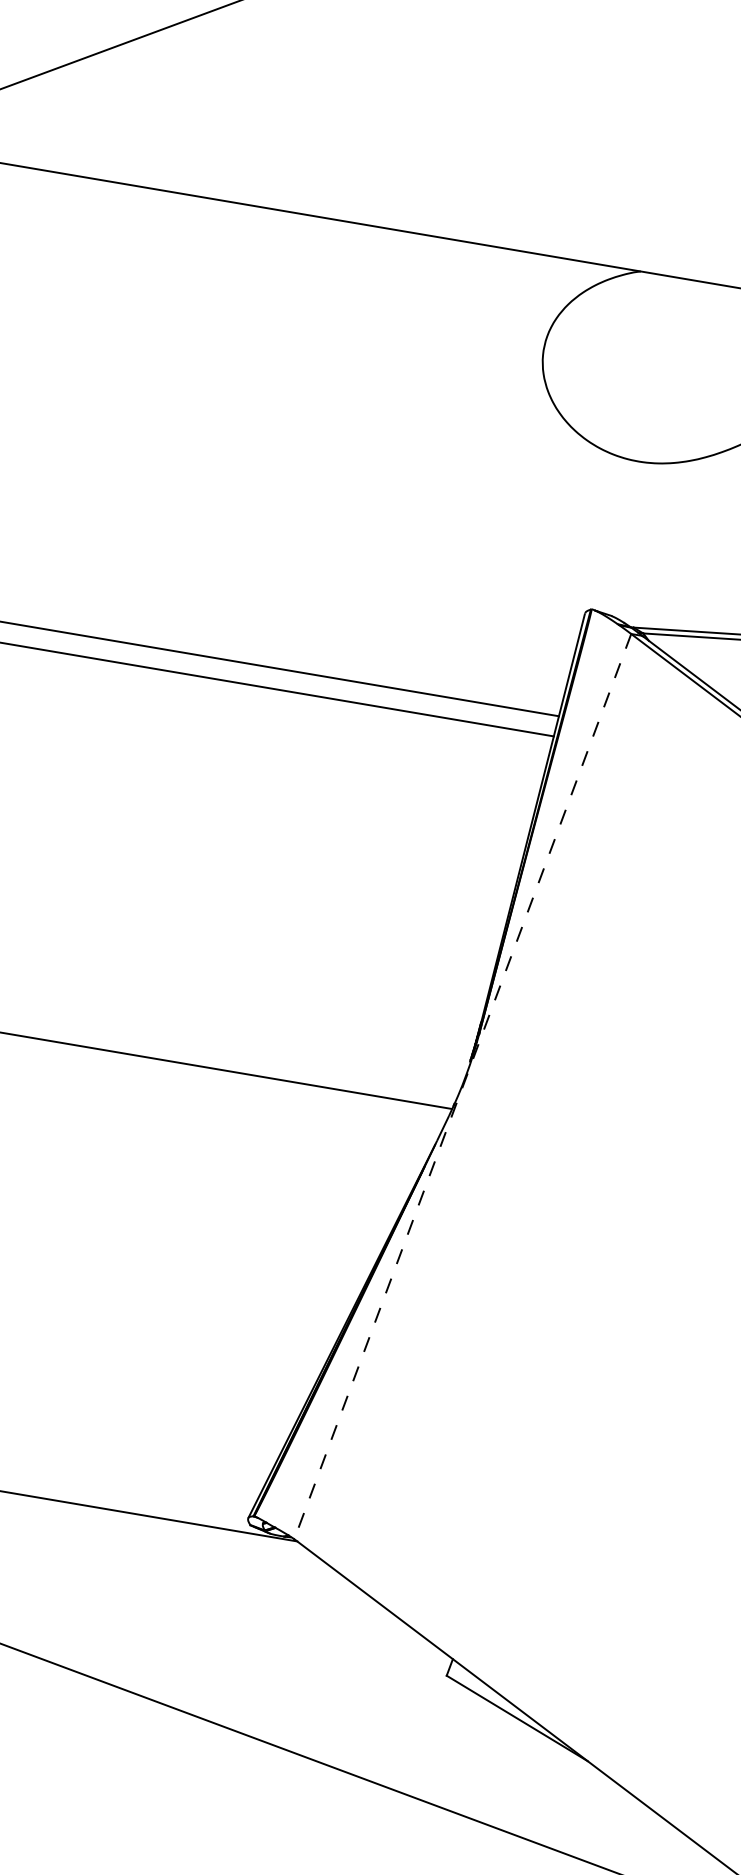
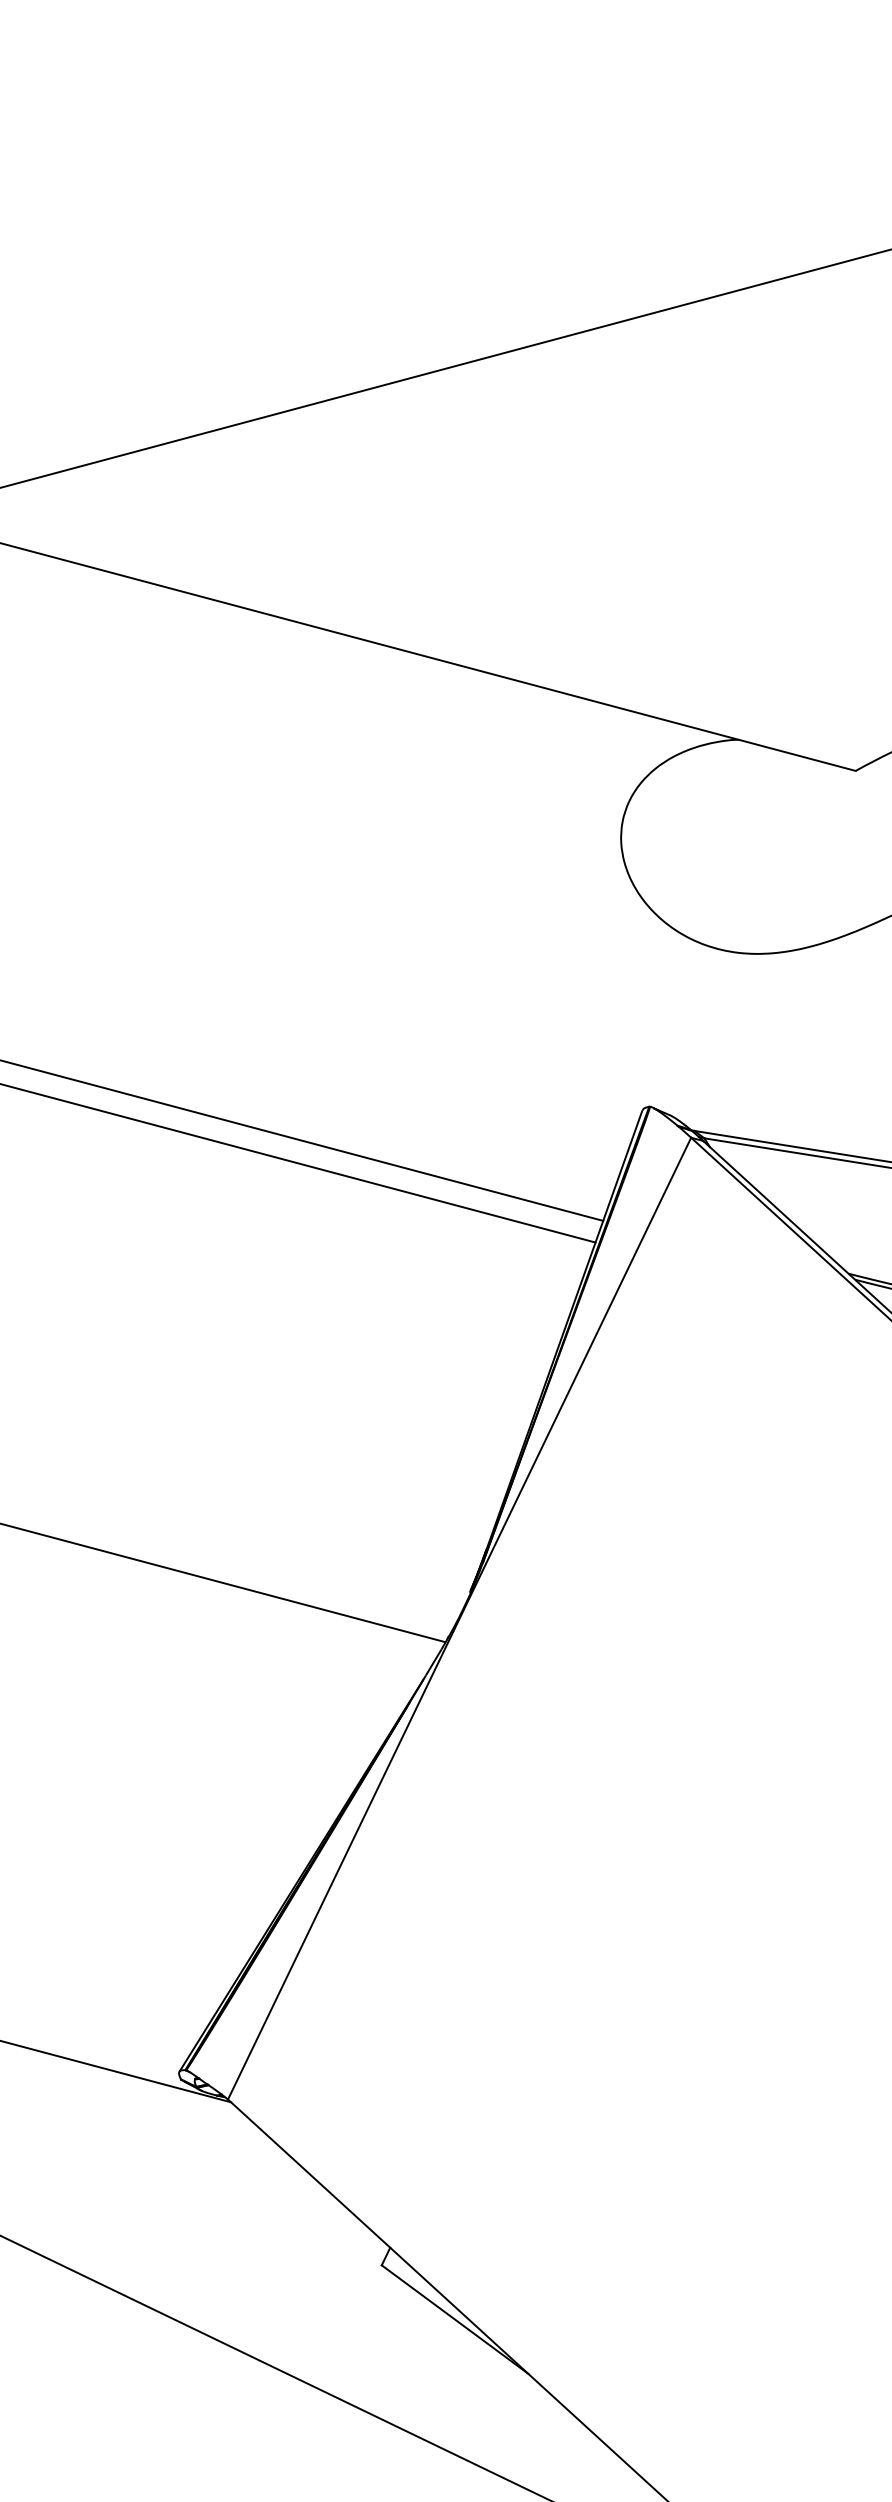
line: (462, 1086) -> (459, 1618), dashed -> solid

